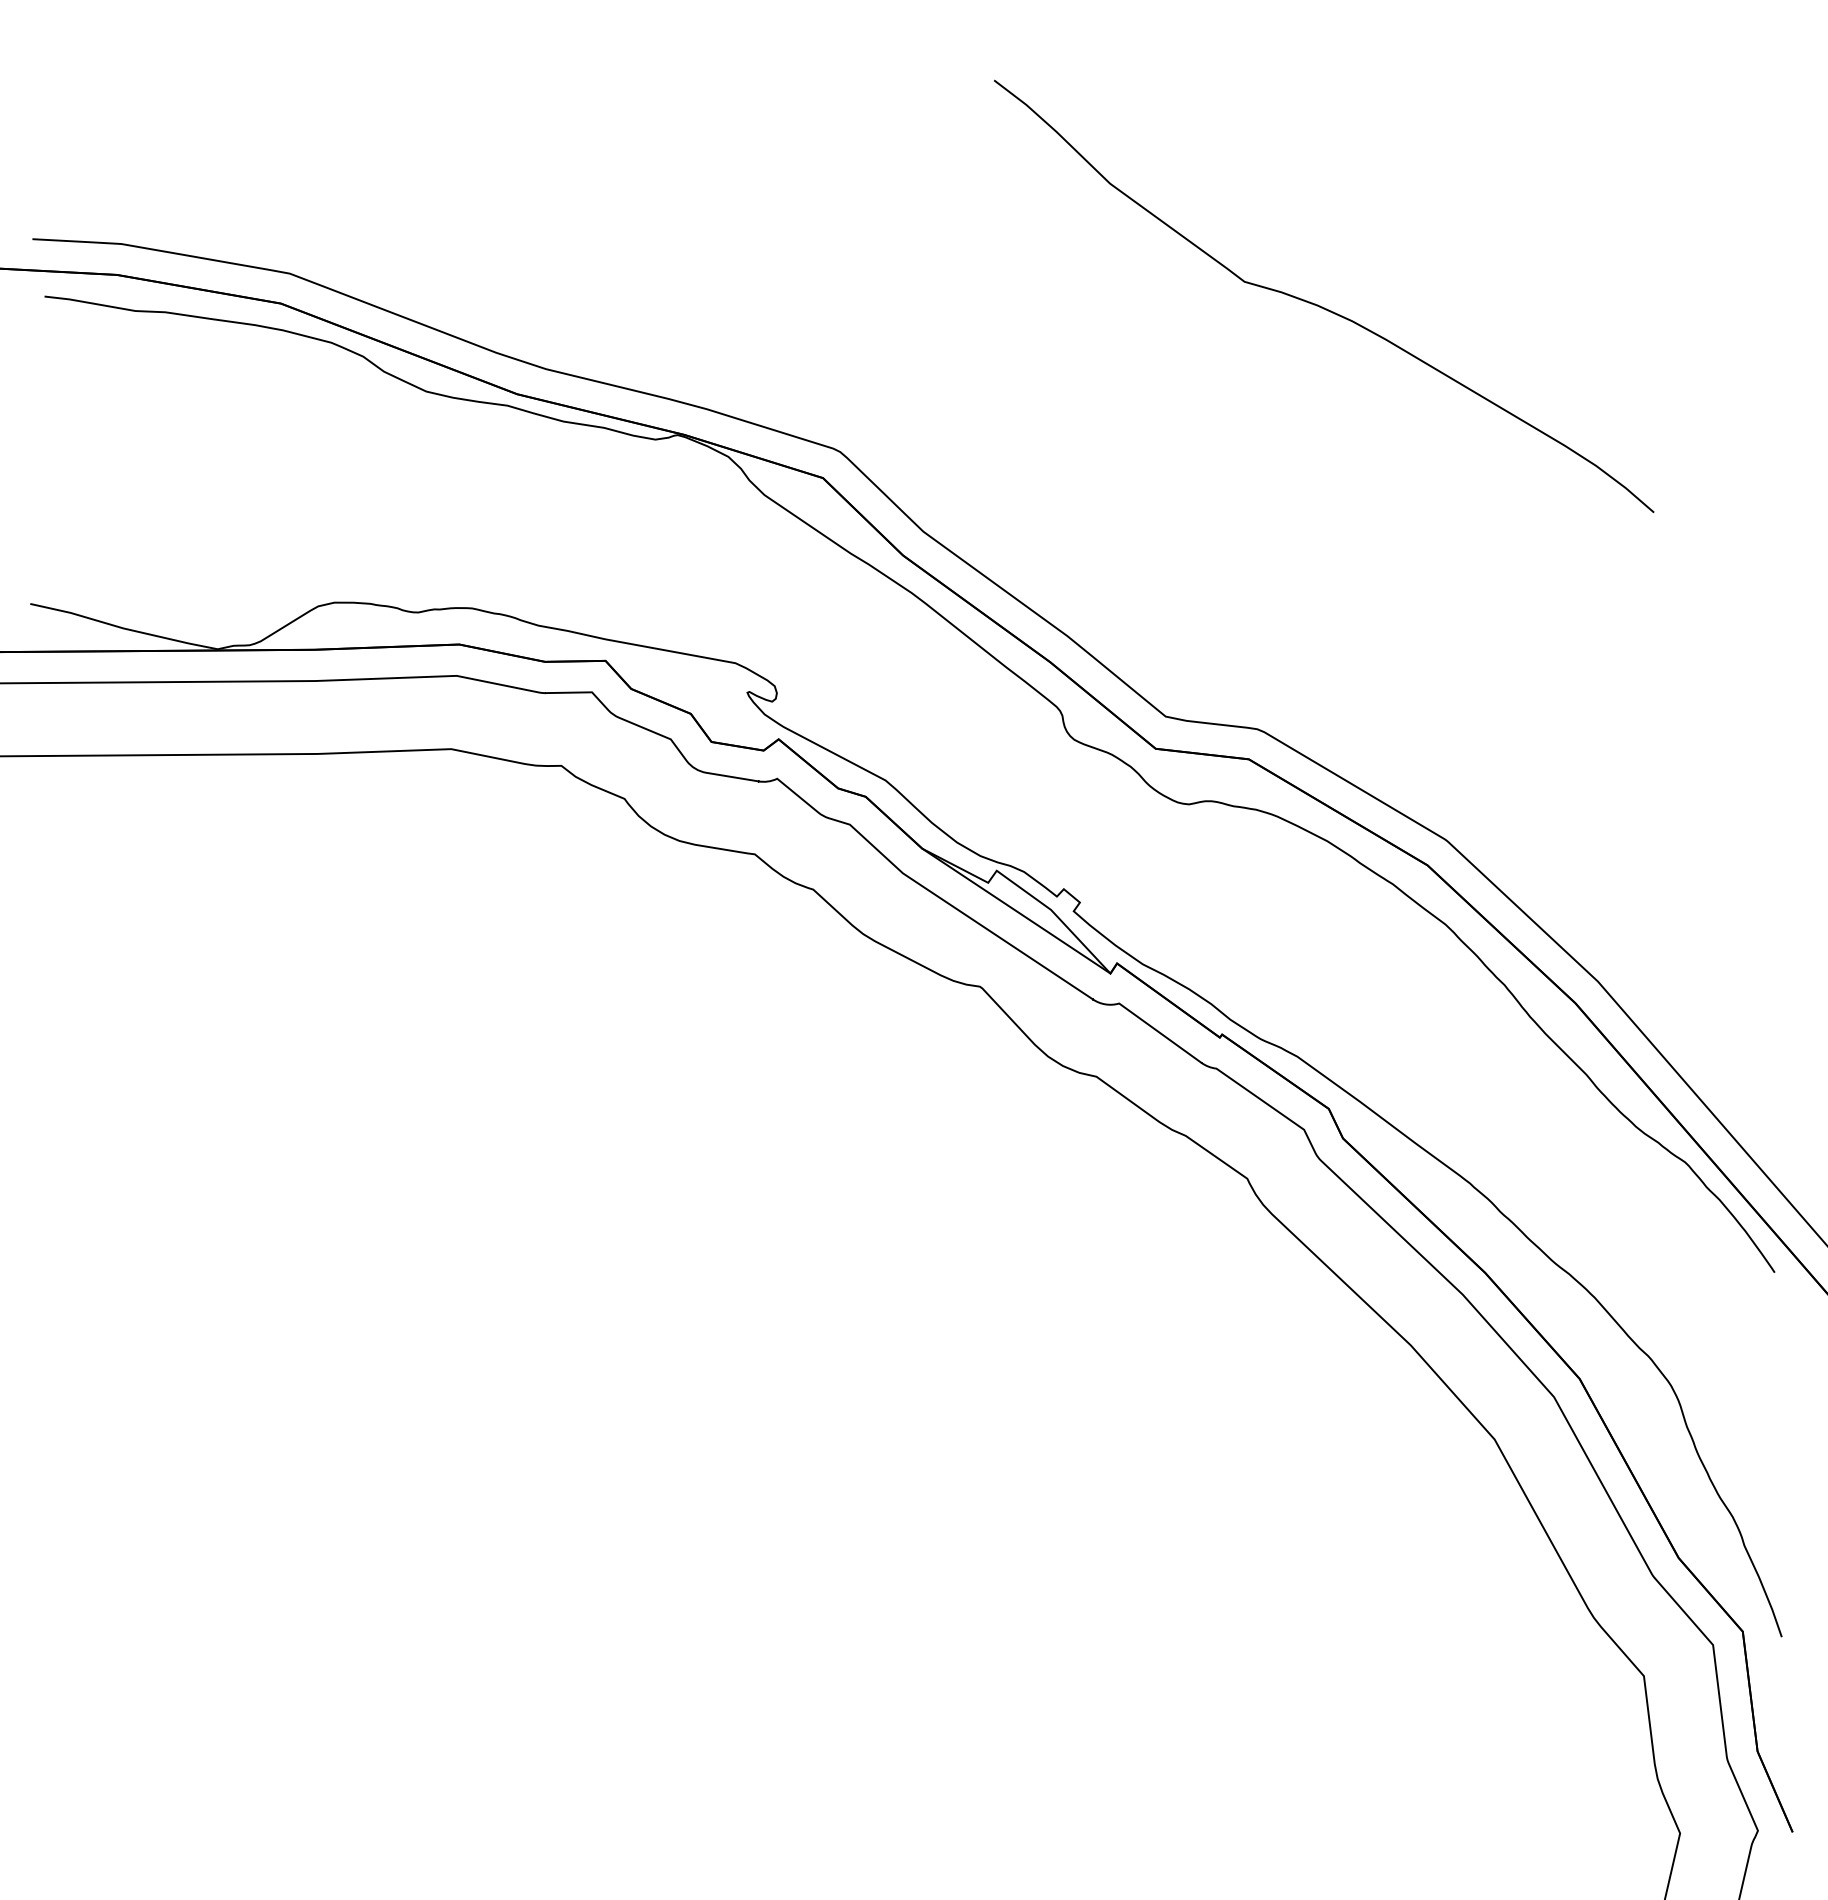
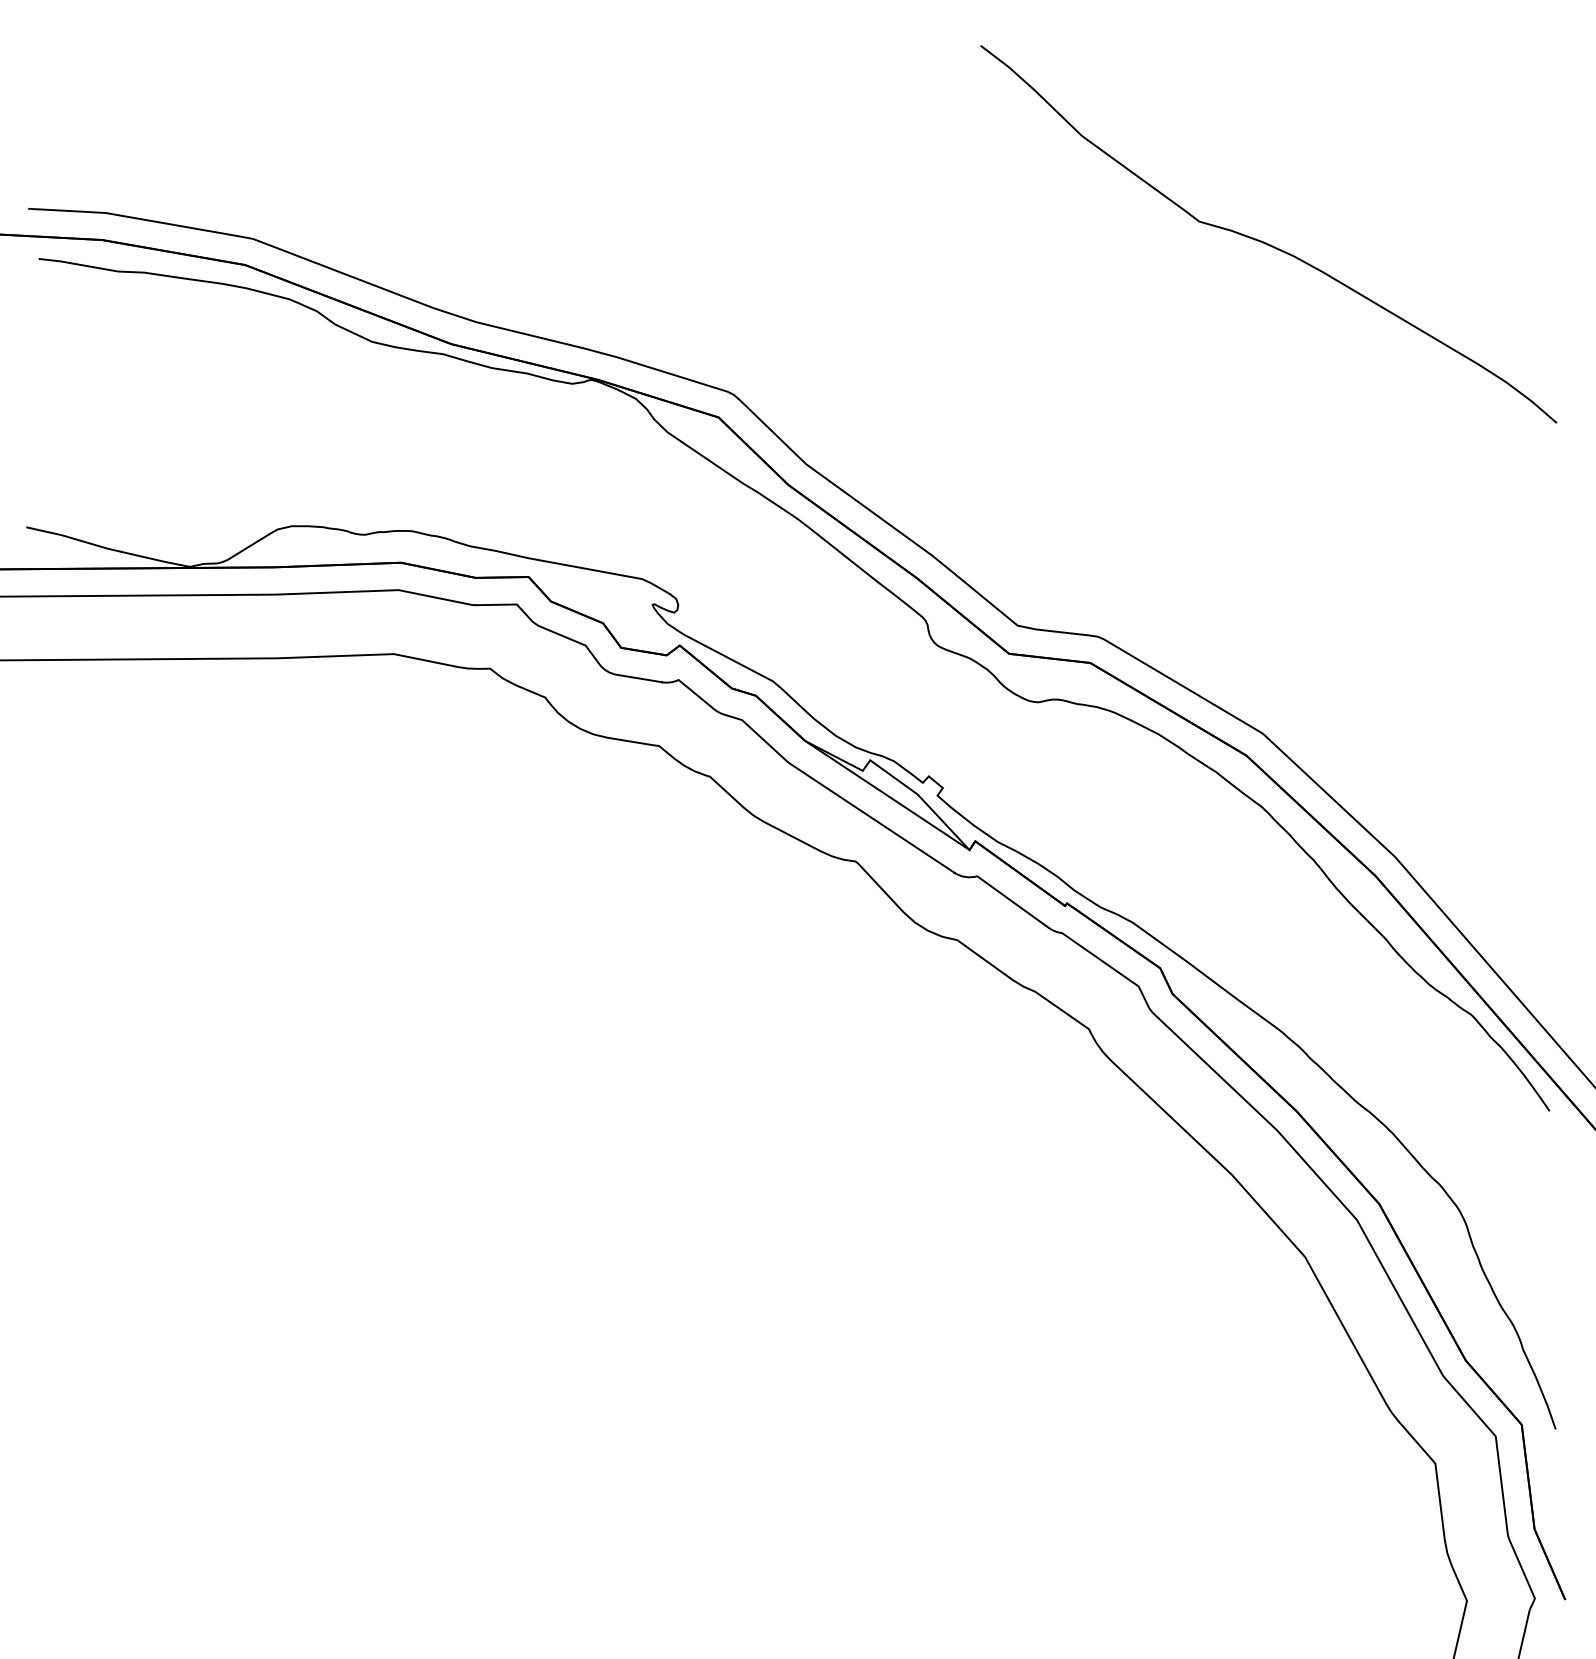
curve: (1320, 305) -> (1265, 242), moved

